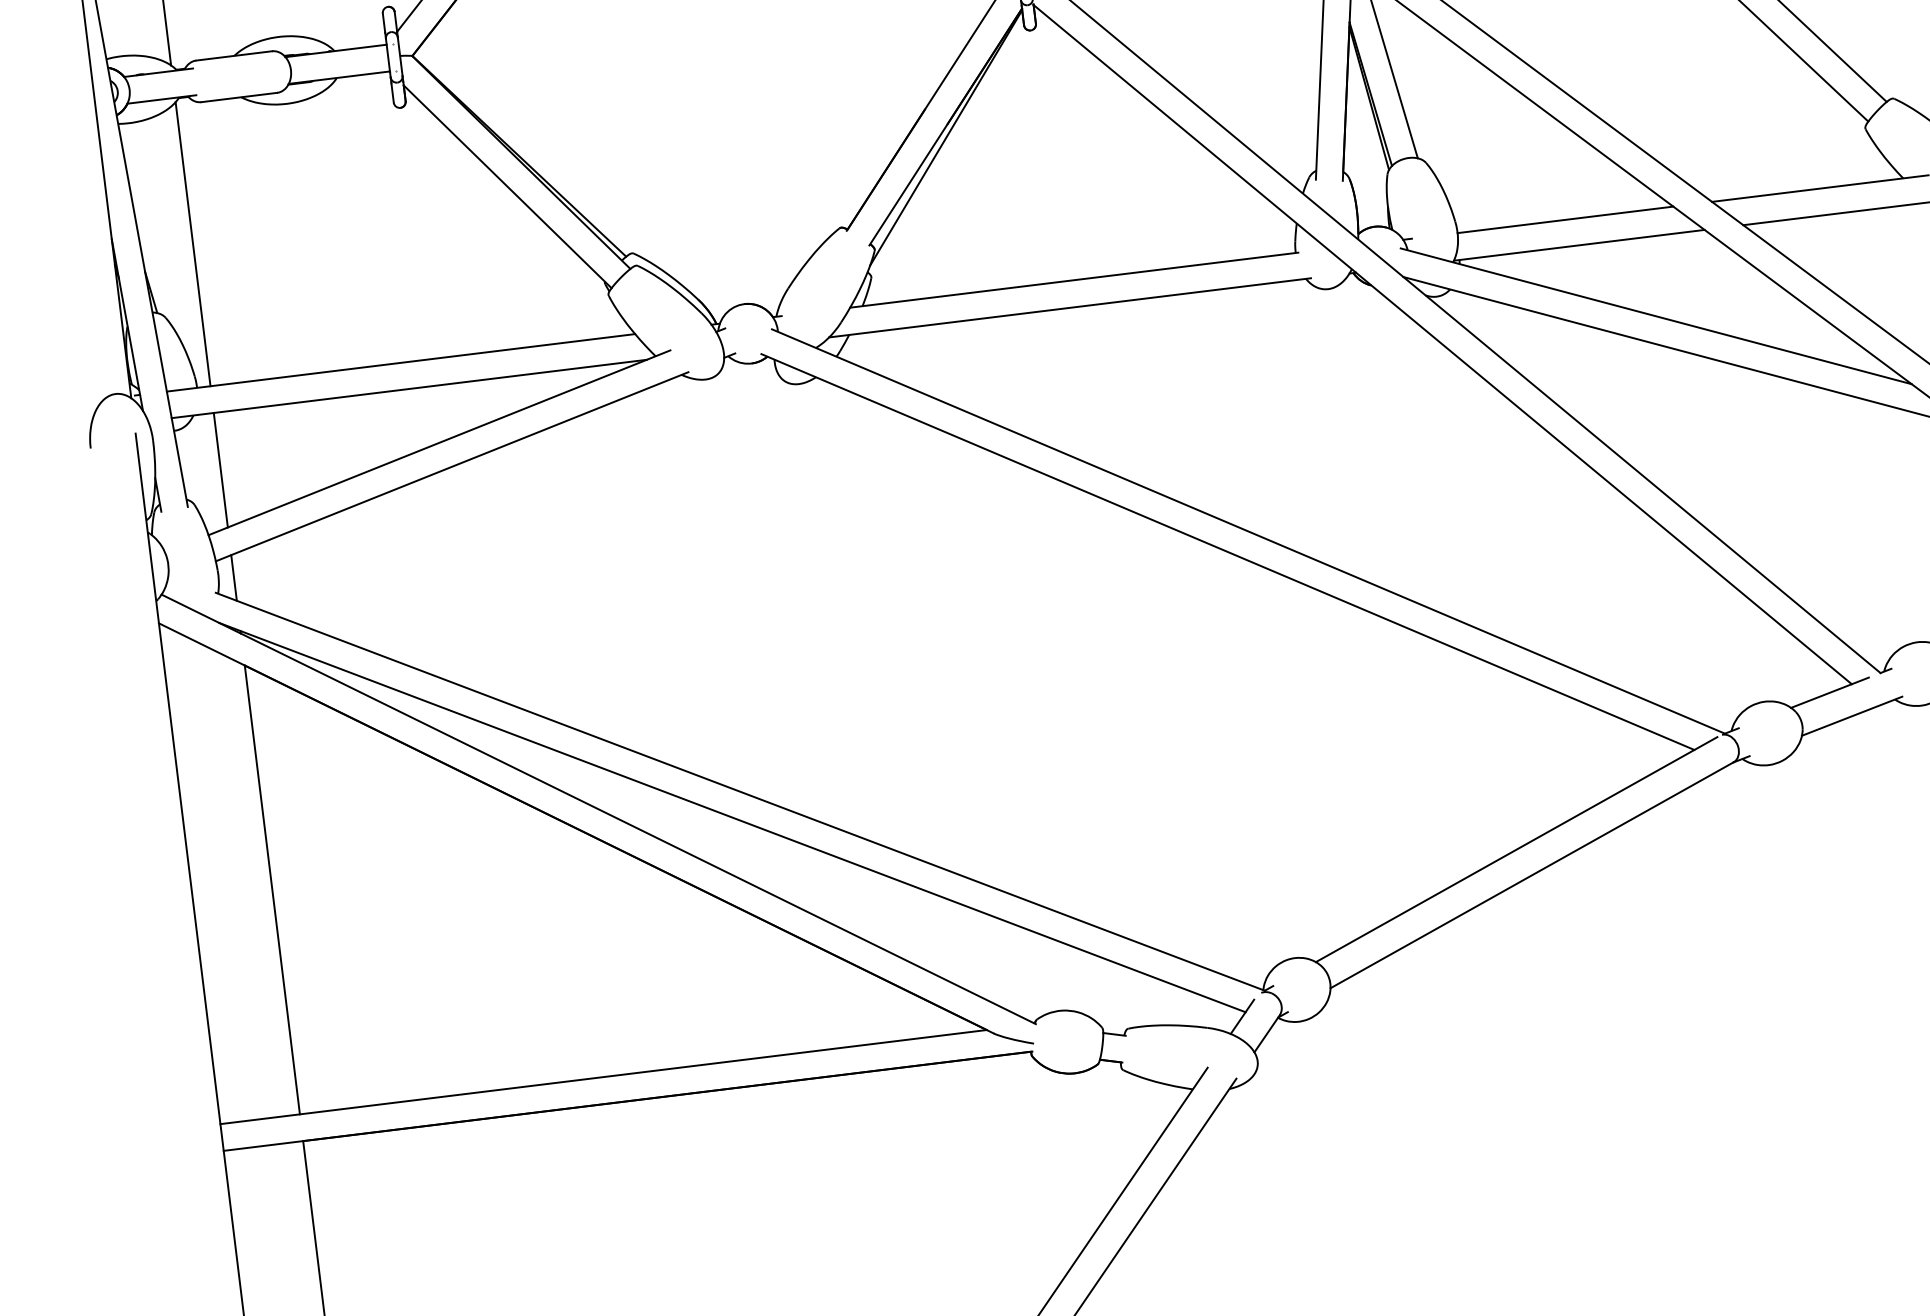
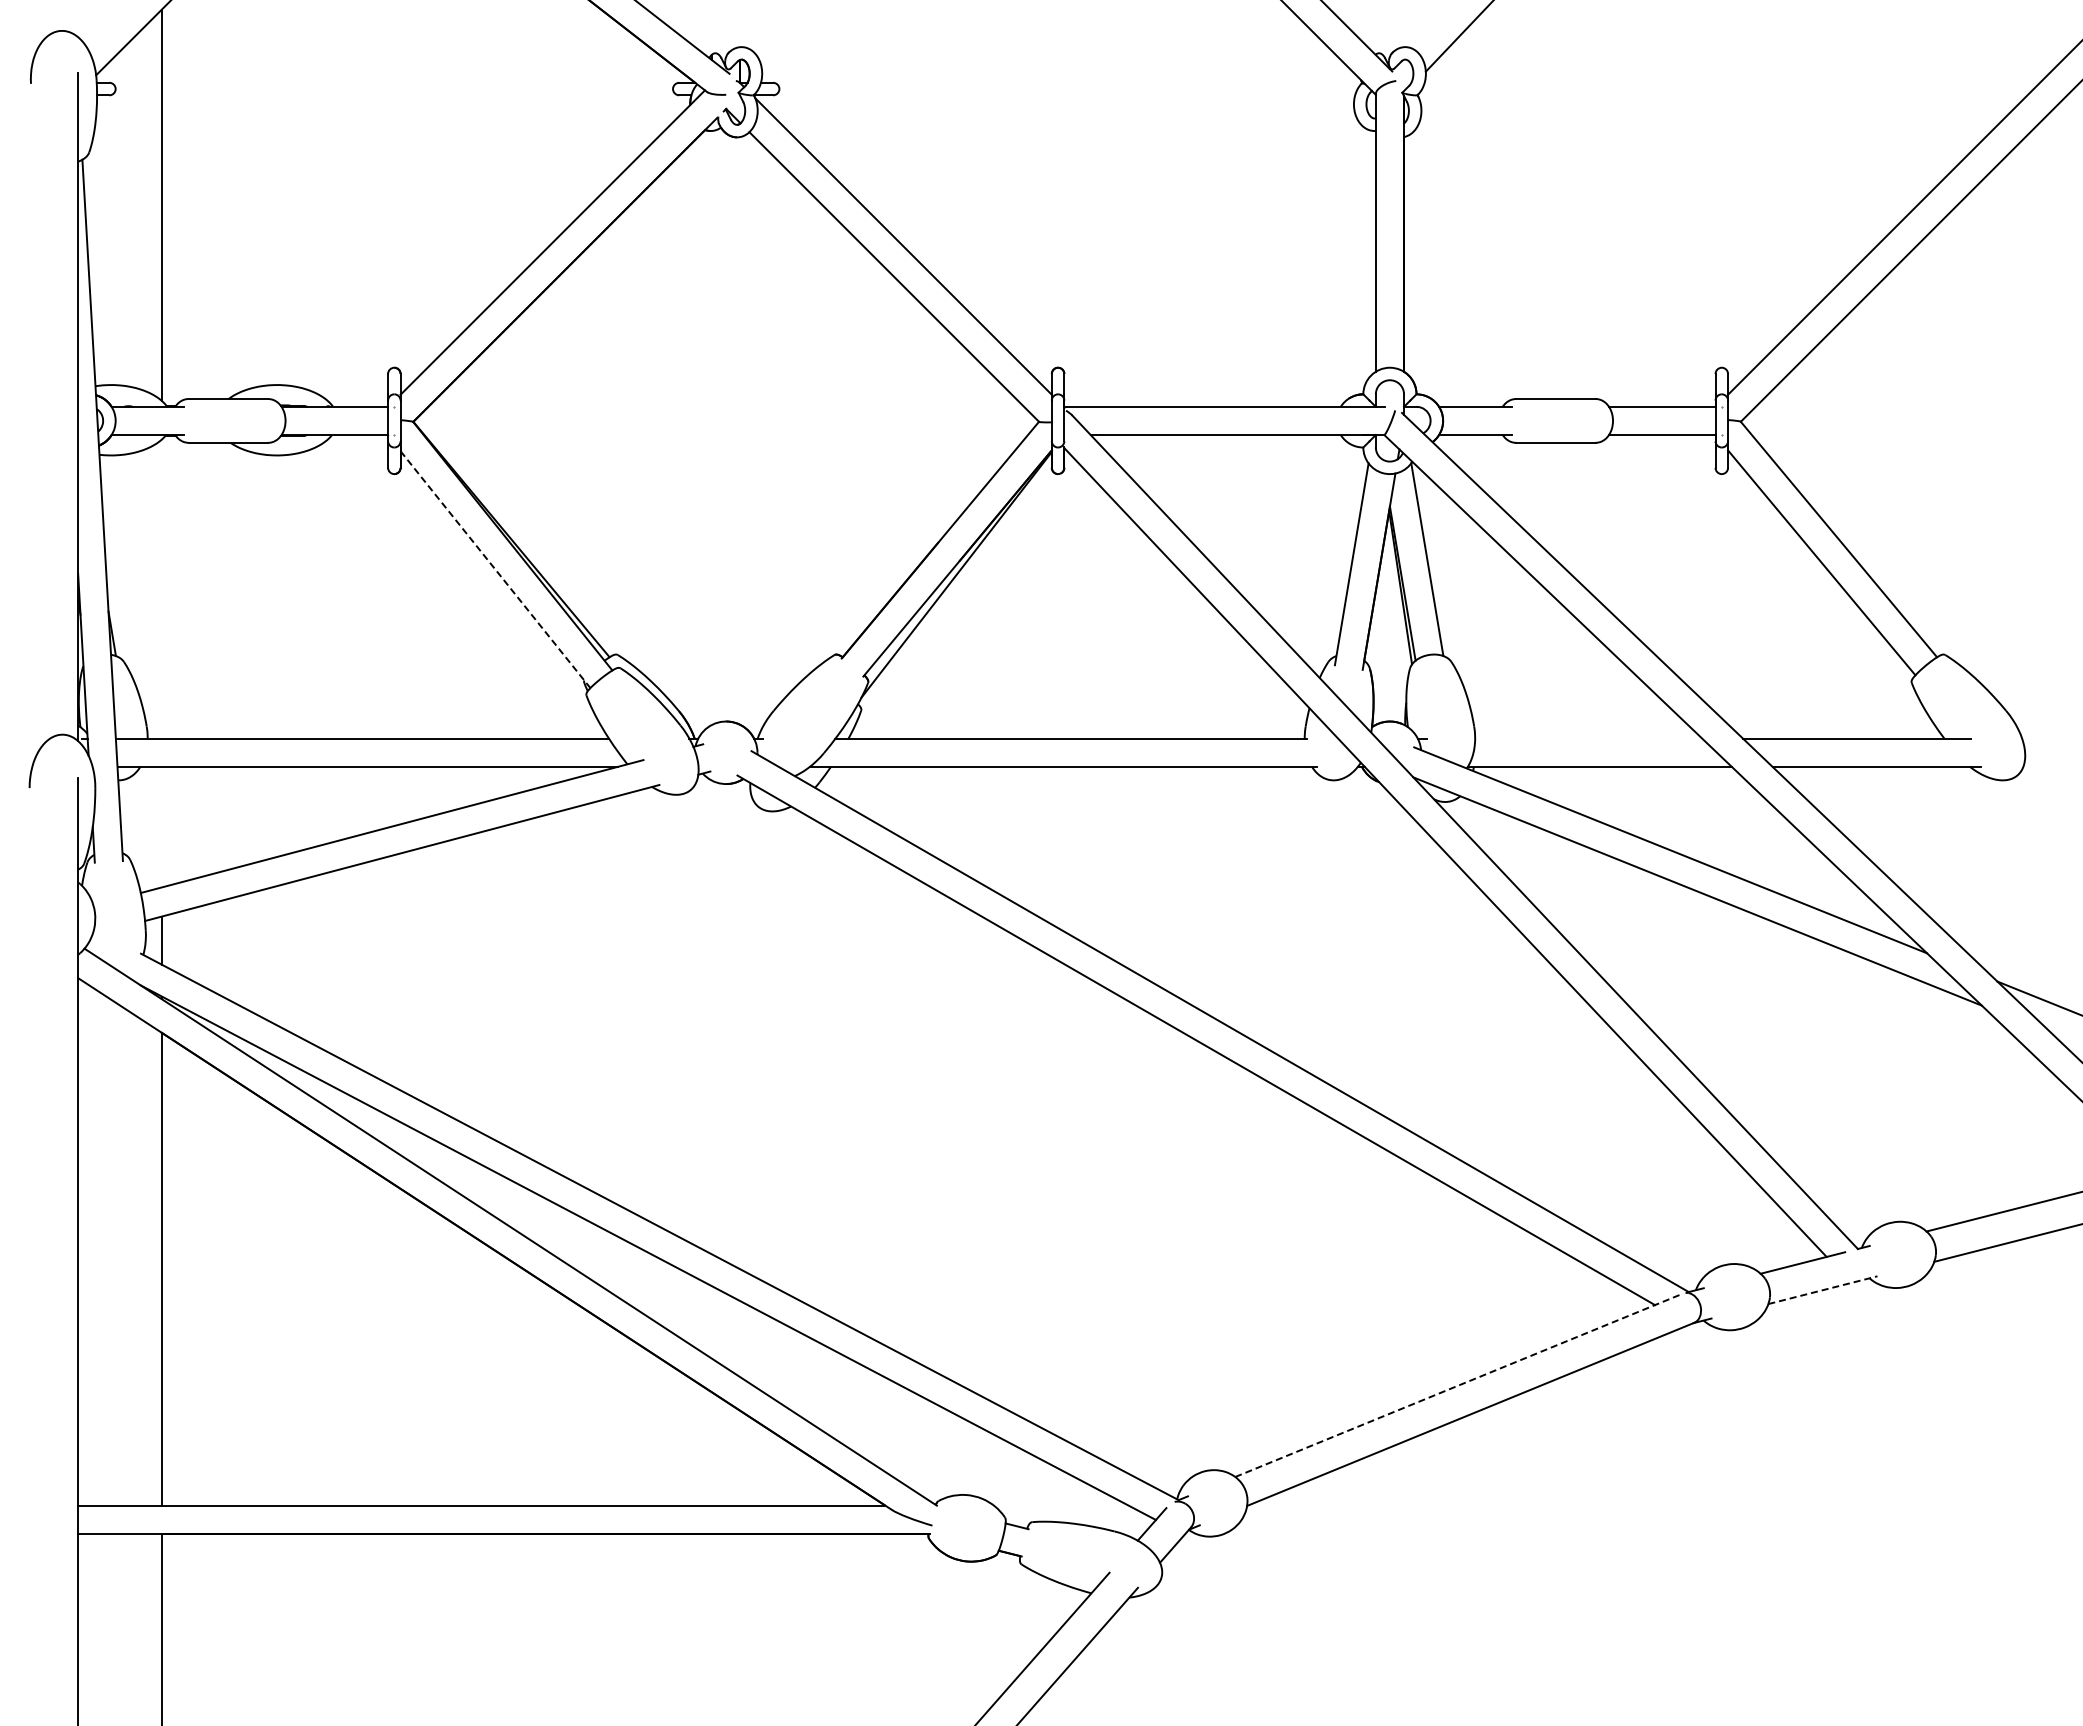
line: (507, 186) -> (495, 569), solid -> dashed
line: (1565, 219) -> (1588, 738), removed
line: (192, 243) -> (161, 588), removed
line: (220, 469) -> (161, 826), removed
line: (1852, 716) -> (1823, 1290), solid -> dashed
line: (1516, 849) -> (1457, 1385), solid -> dashed

